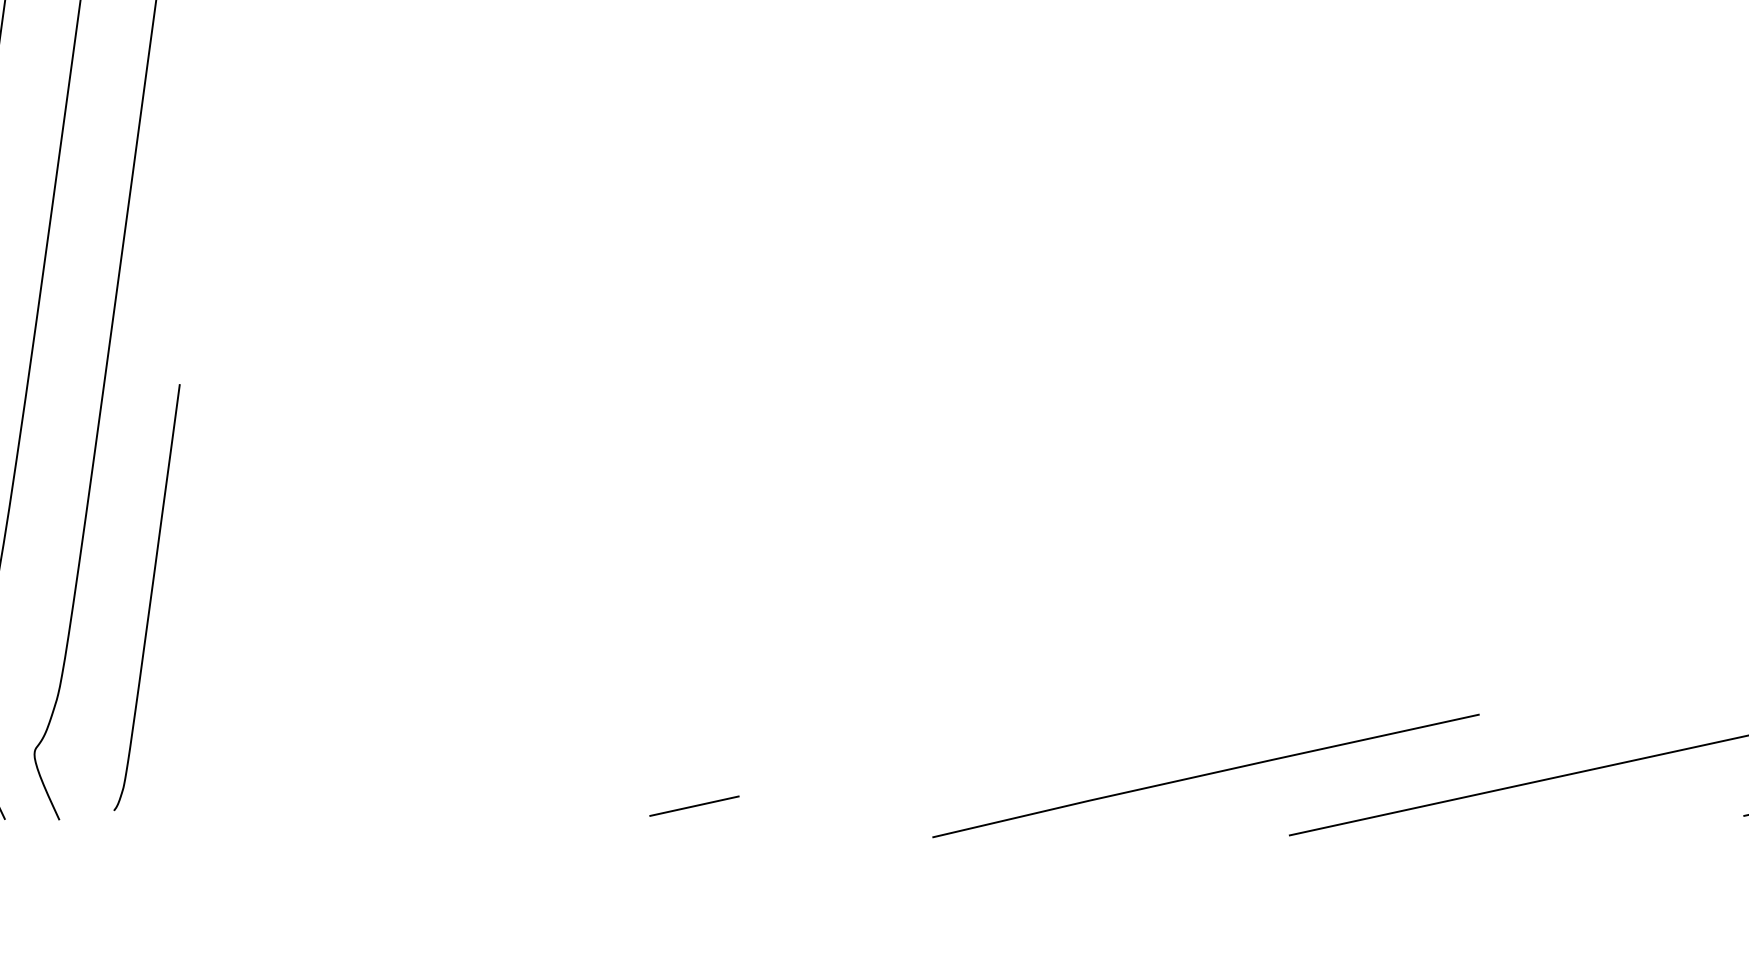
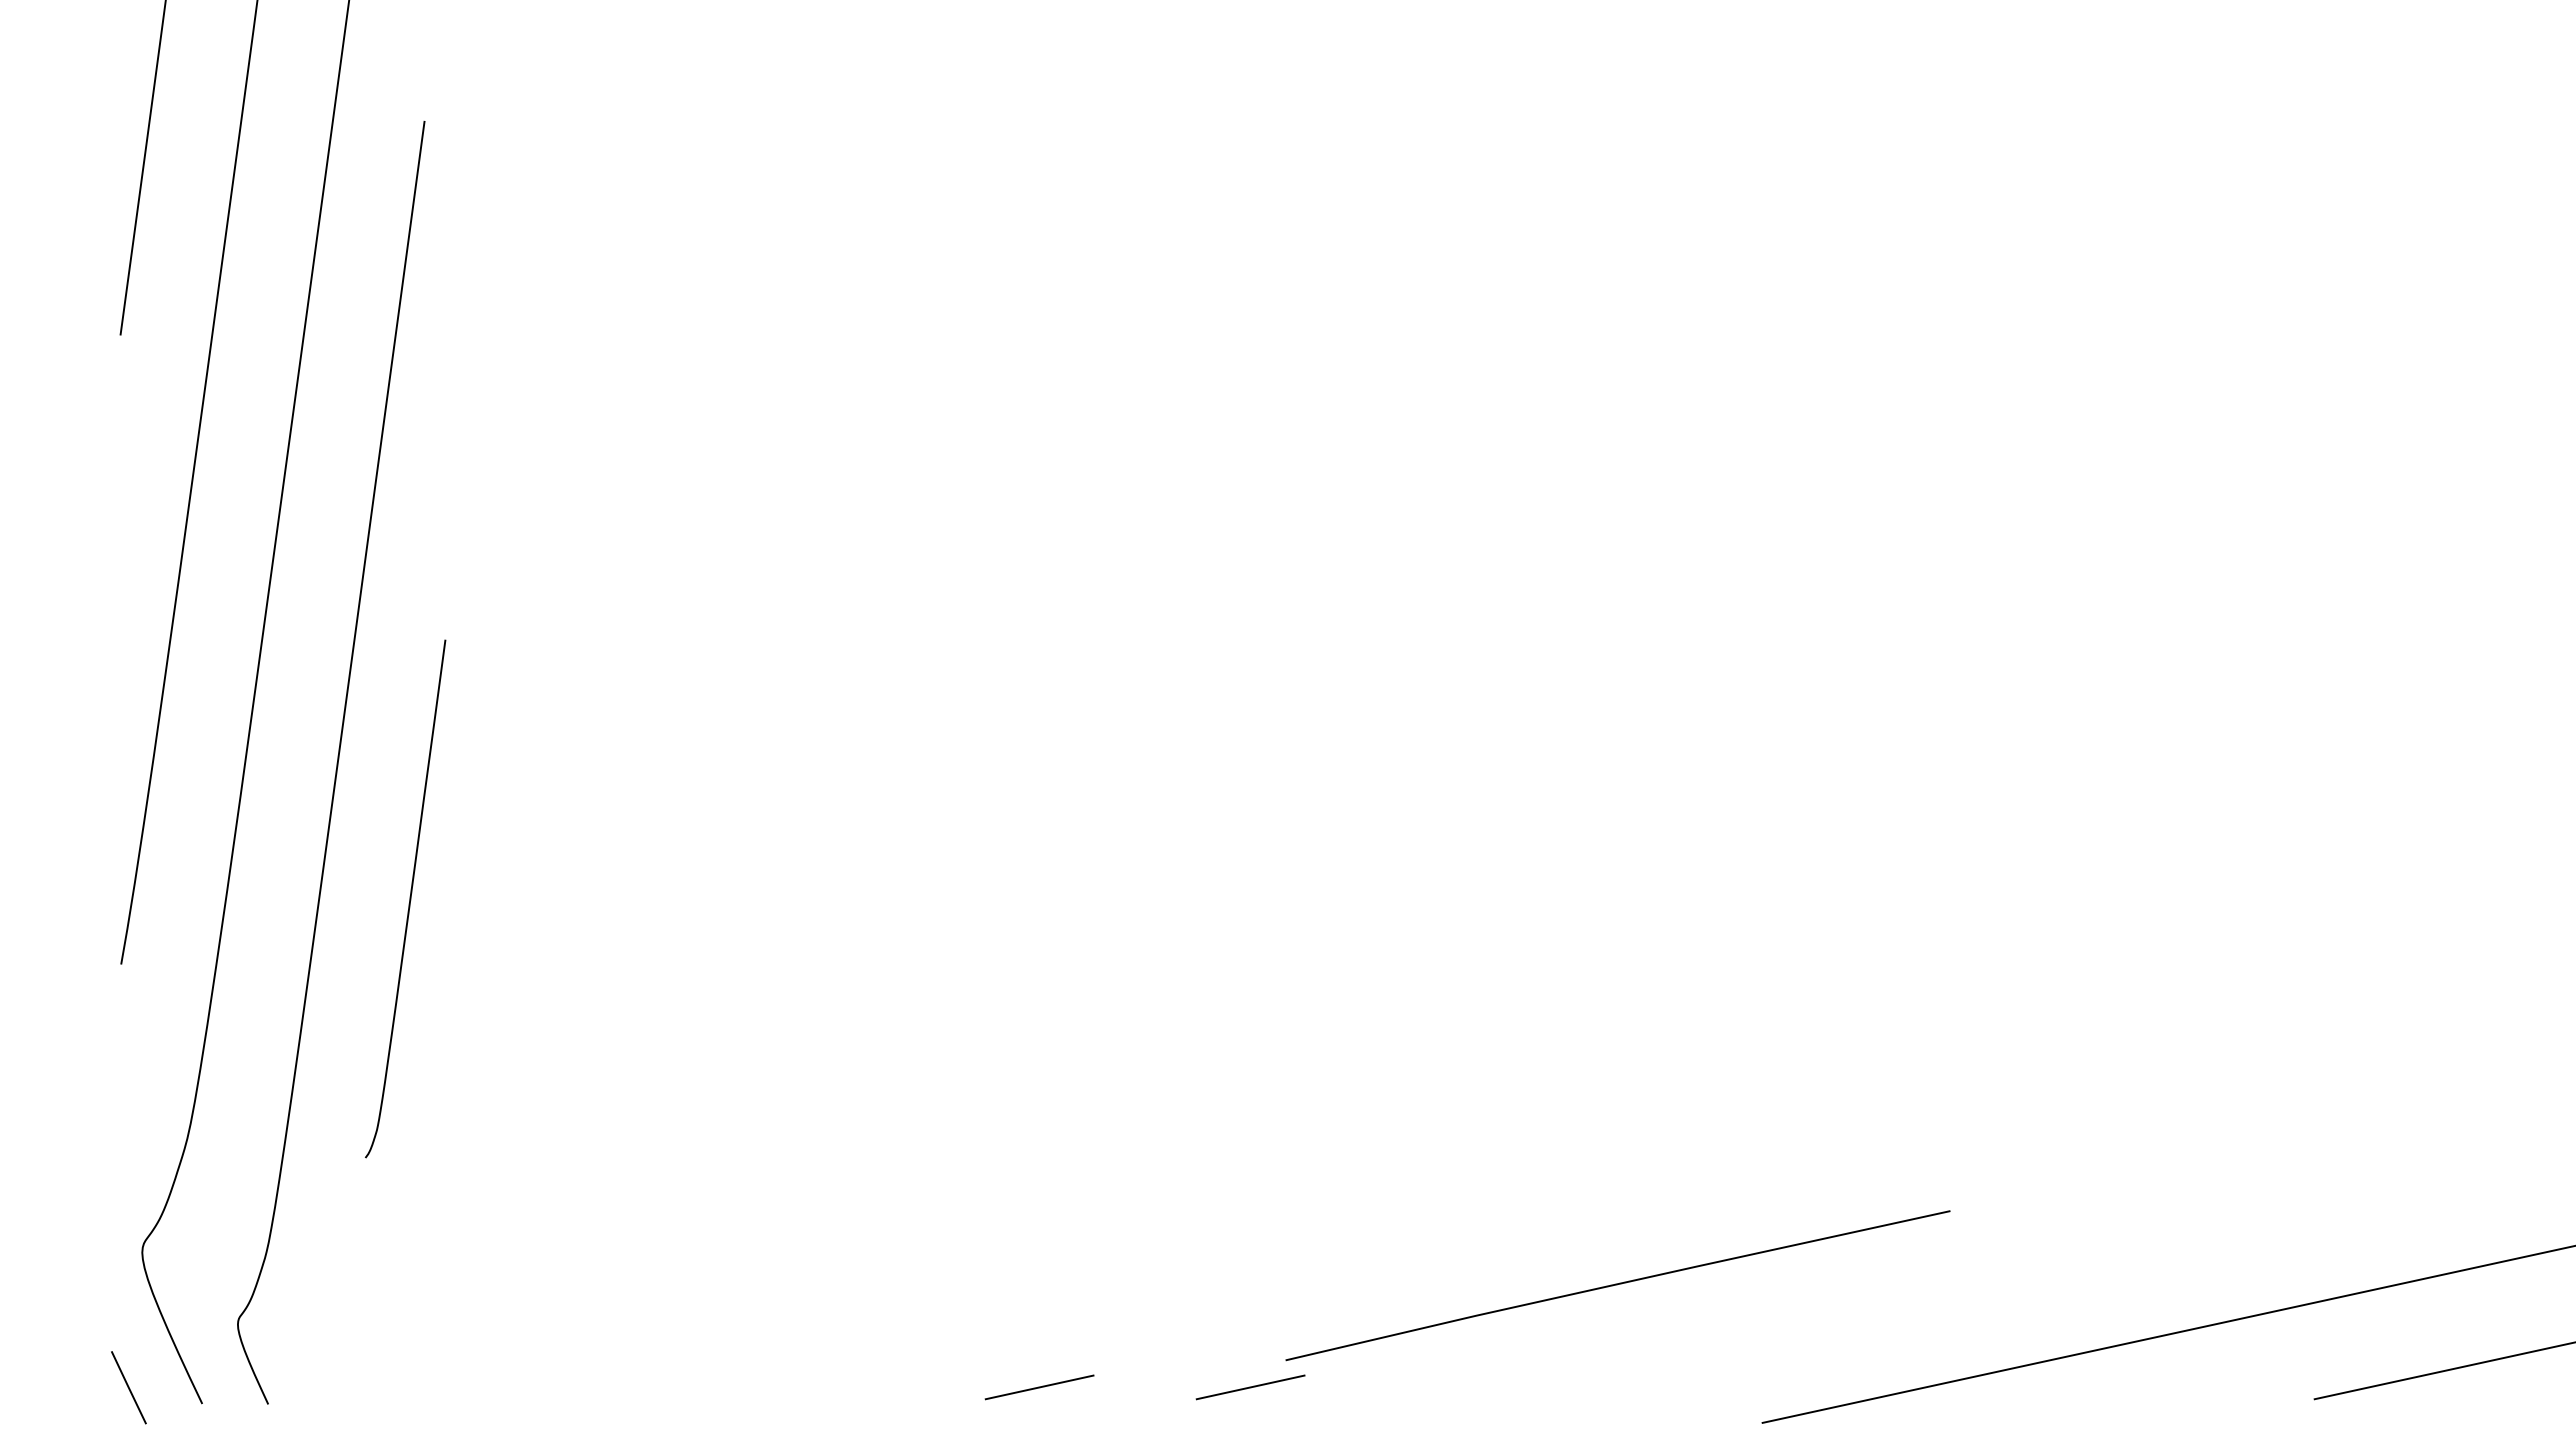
curve: (150, 597) -> (409, 898), moved
line: (1205, 775) -> (1617, 1285), moved
line: (868, 806) -> (1250, 1387), added

